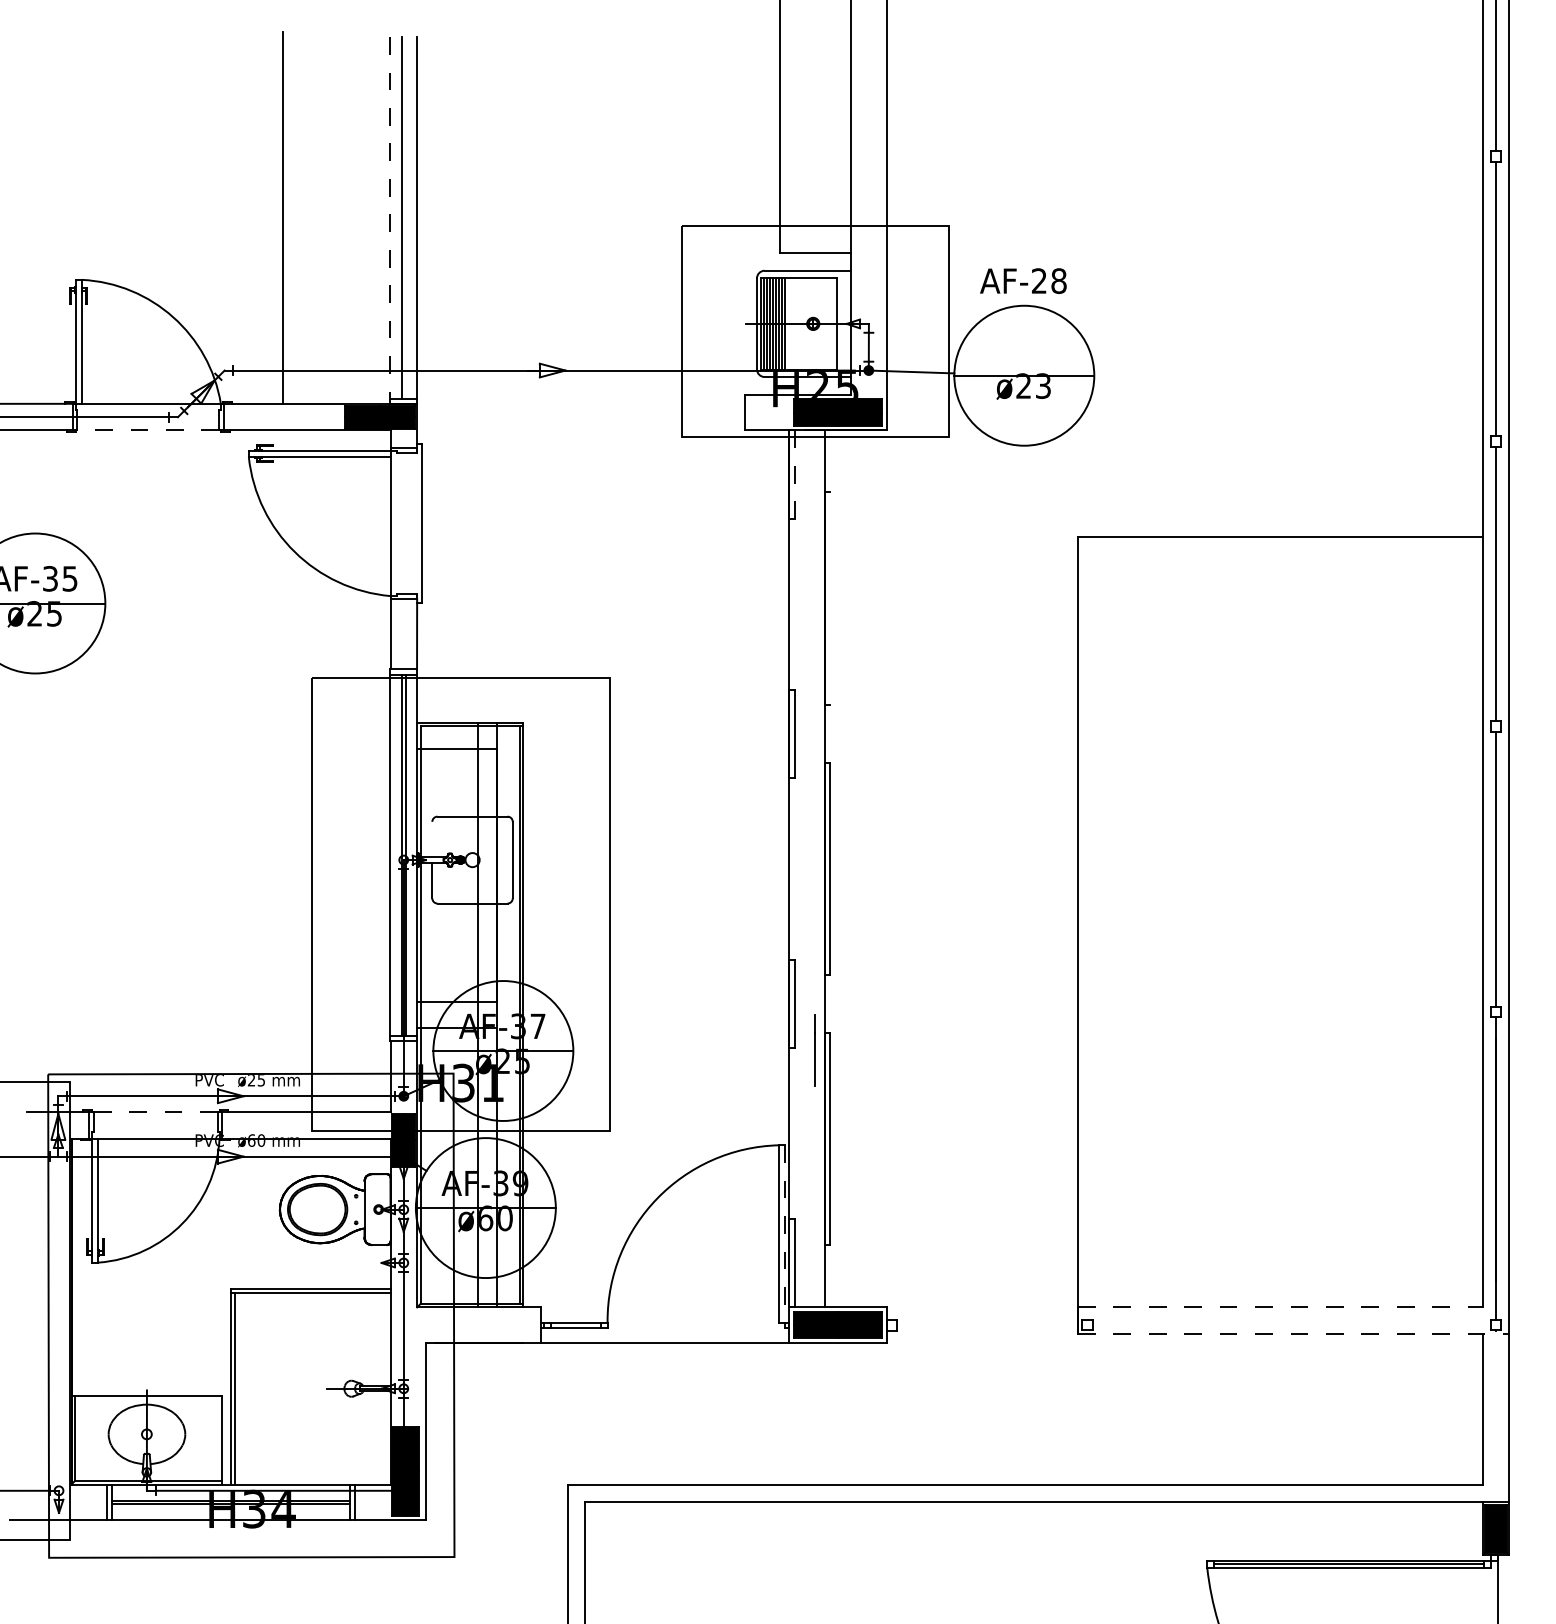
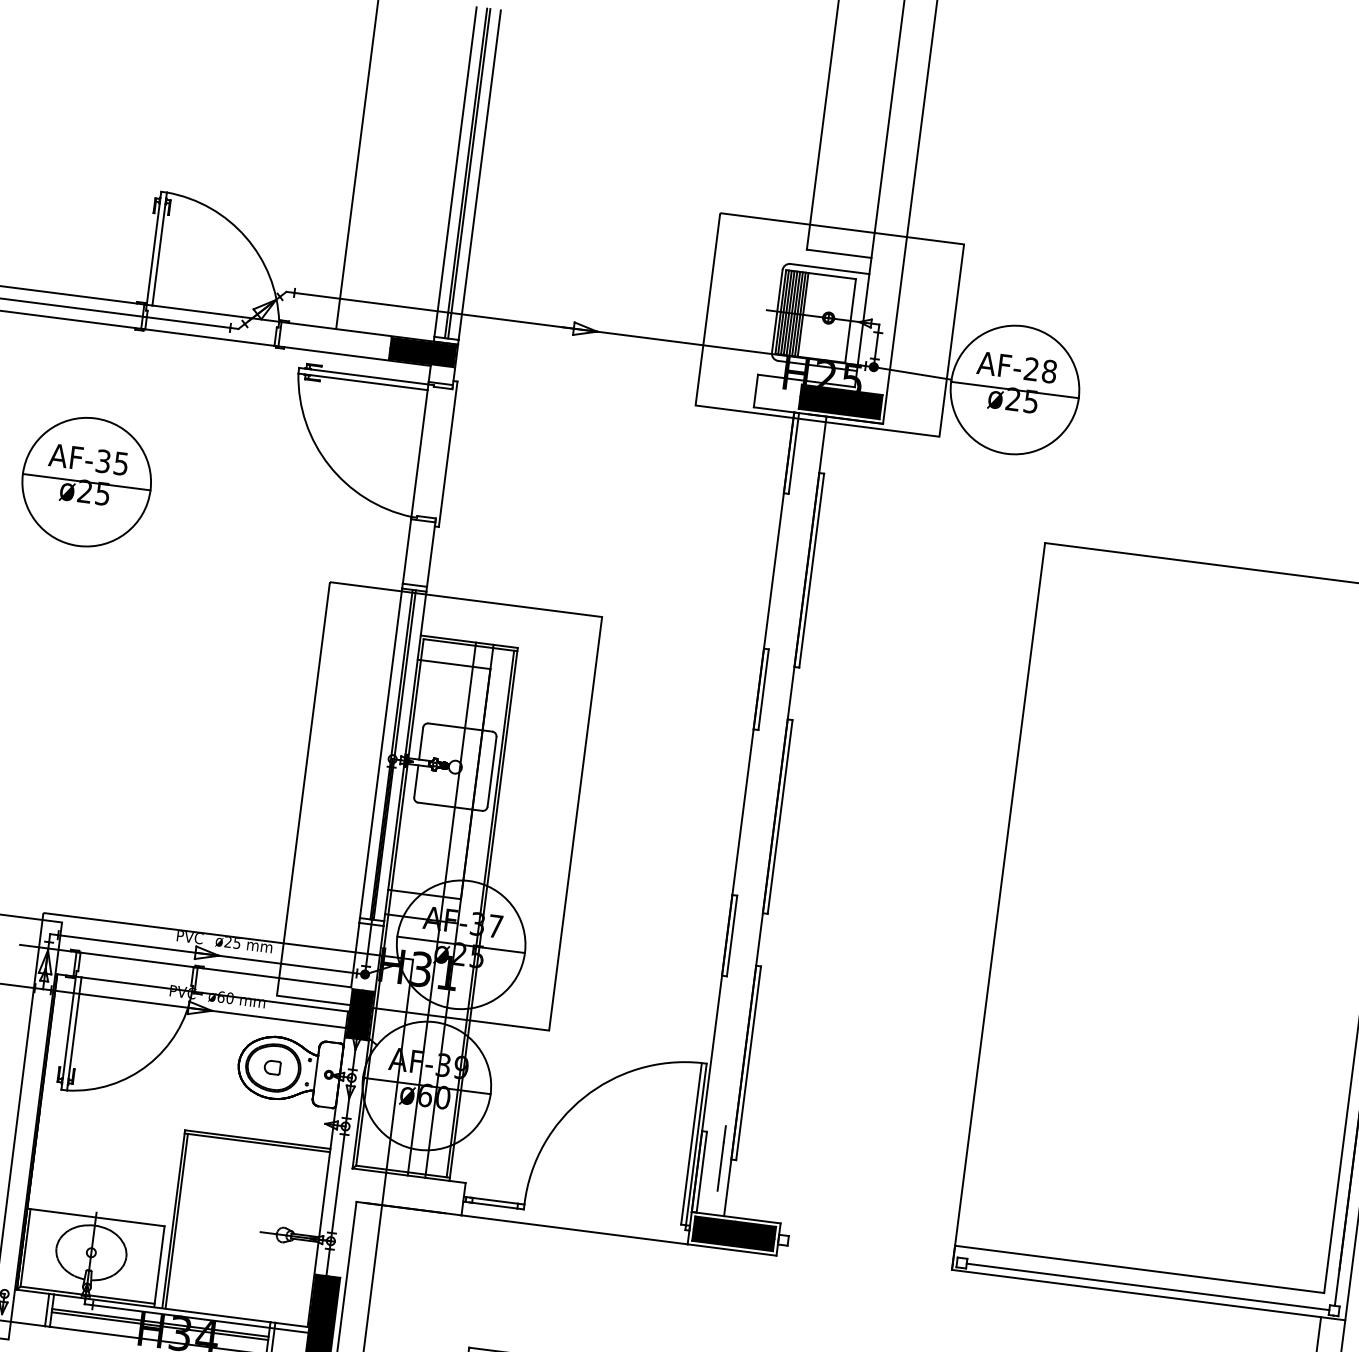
line: (390, 217) -> (455, 171), dashed -> solid
line: (405, 217) -> (469, 173), added
text: (1023, 280) -> (1017, 366), moved
text: (1043, 385) -> (1031, 401), ø23 -> ø25
line: (148, 430) -> (210, 337), dashed -> solid
line: (794, 474) -> (793, 453), dashed -> solid
line: (829, 598) -> (811, 570), added
line: (432, 838) -> (421, 742), added
line: (814, 1050) -> (721, 1158), moved
line: (155, 1112) -> (136, 960), dashed -> solid
part: (316, 1209) -> (272, 1067), added
line: (784, 1233) -> (696, 1144), dashed -> solid
line: (1280, 1307) -> (1139, 1269), dashed -> solid
line: (1291, 1325) -> (1147, 1287), added
line: (1293, 1333) -> (1148, 1294), dashed -> solid

